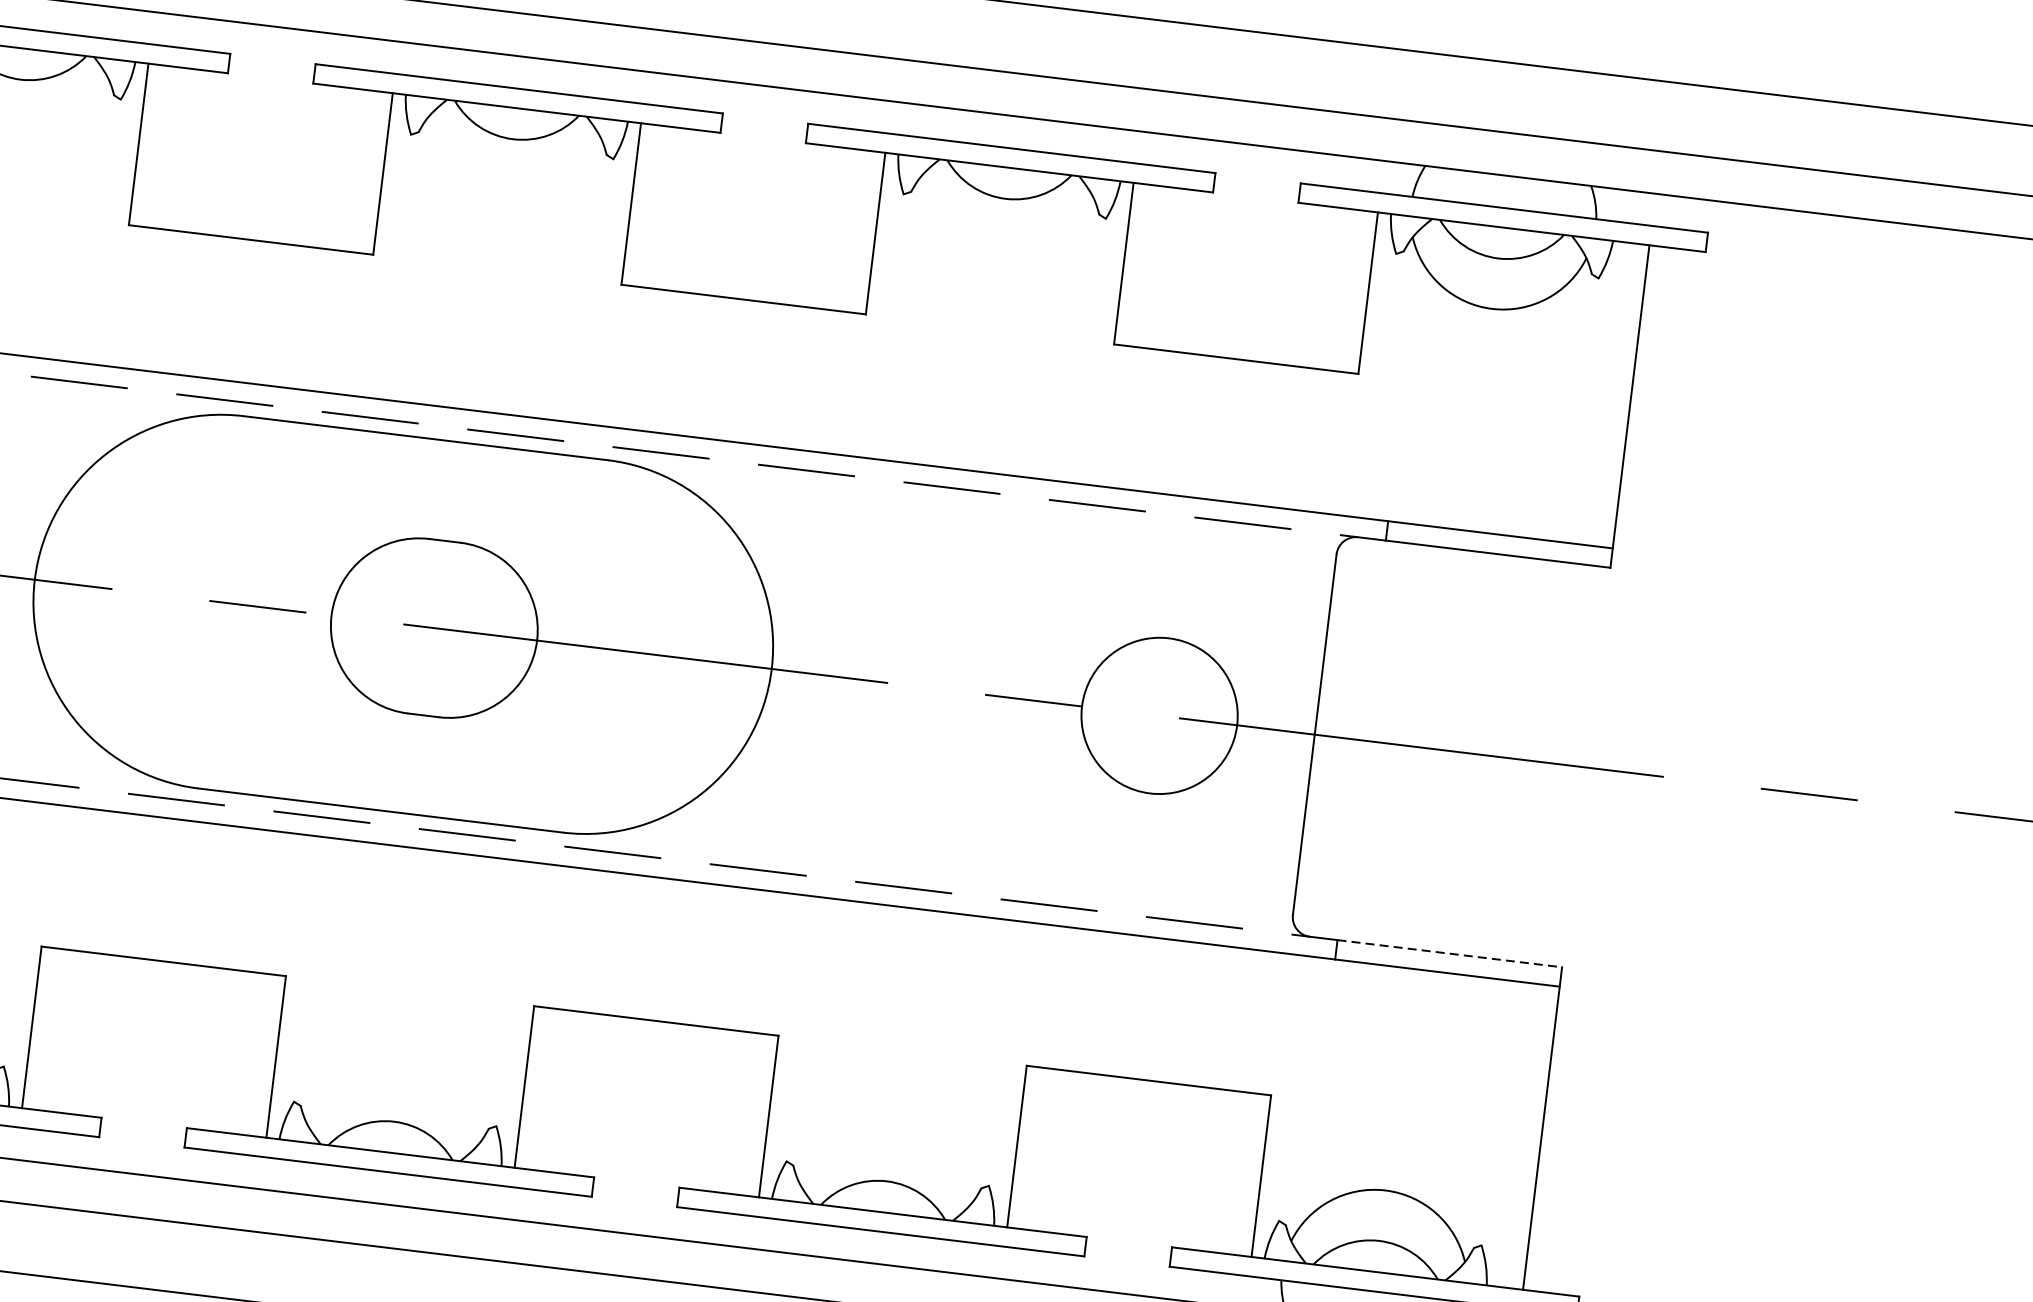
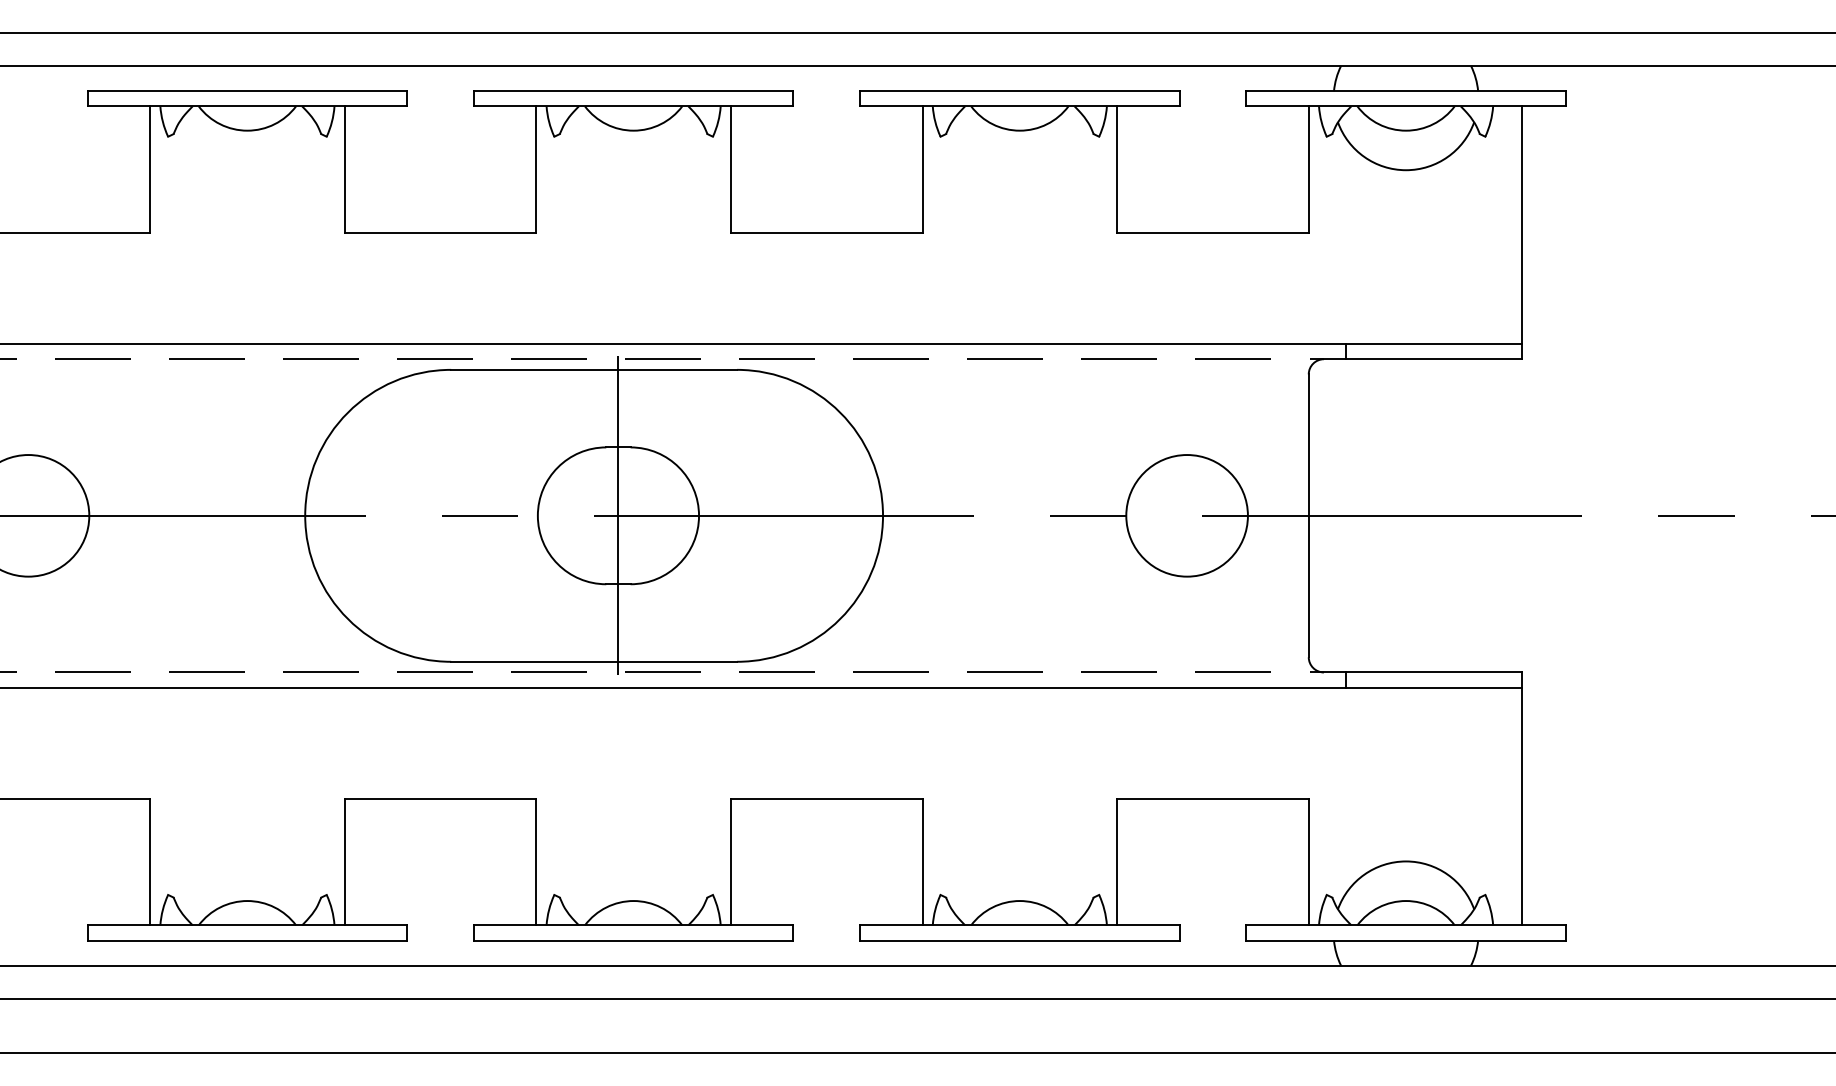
line: (434, 627) -> (618, 515), added
line: (1450, 953) -> (1434, 672), dashed -> solid

